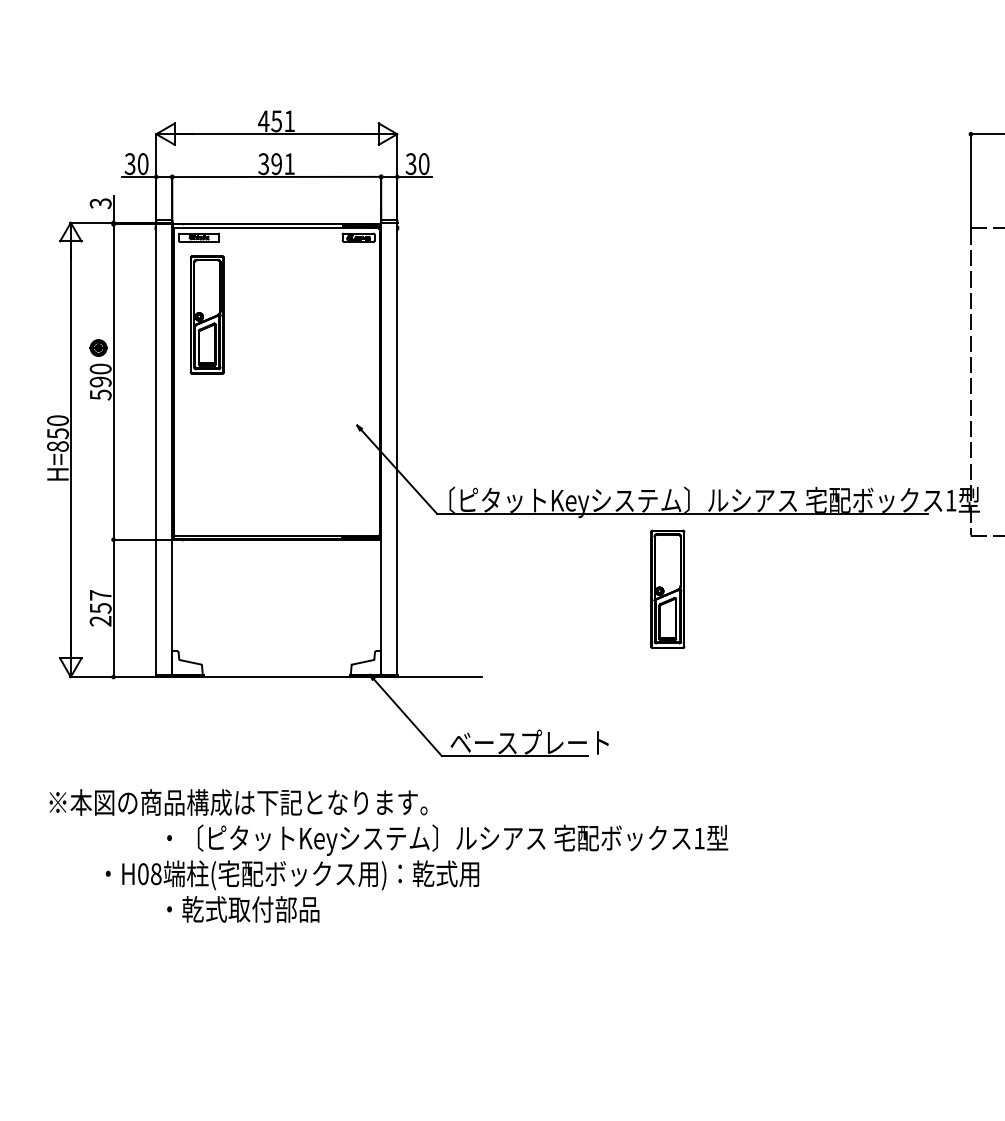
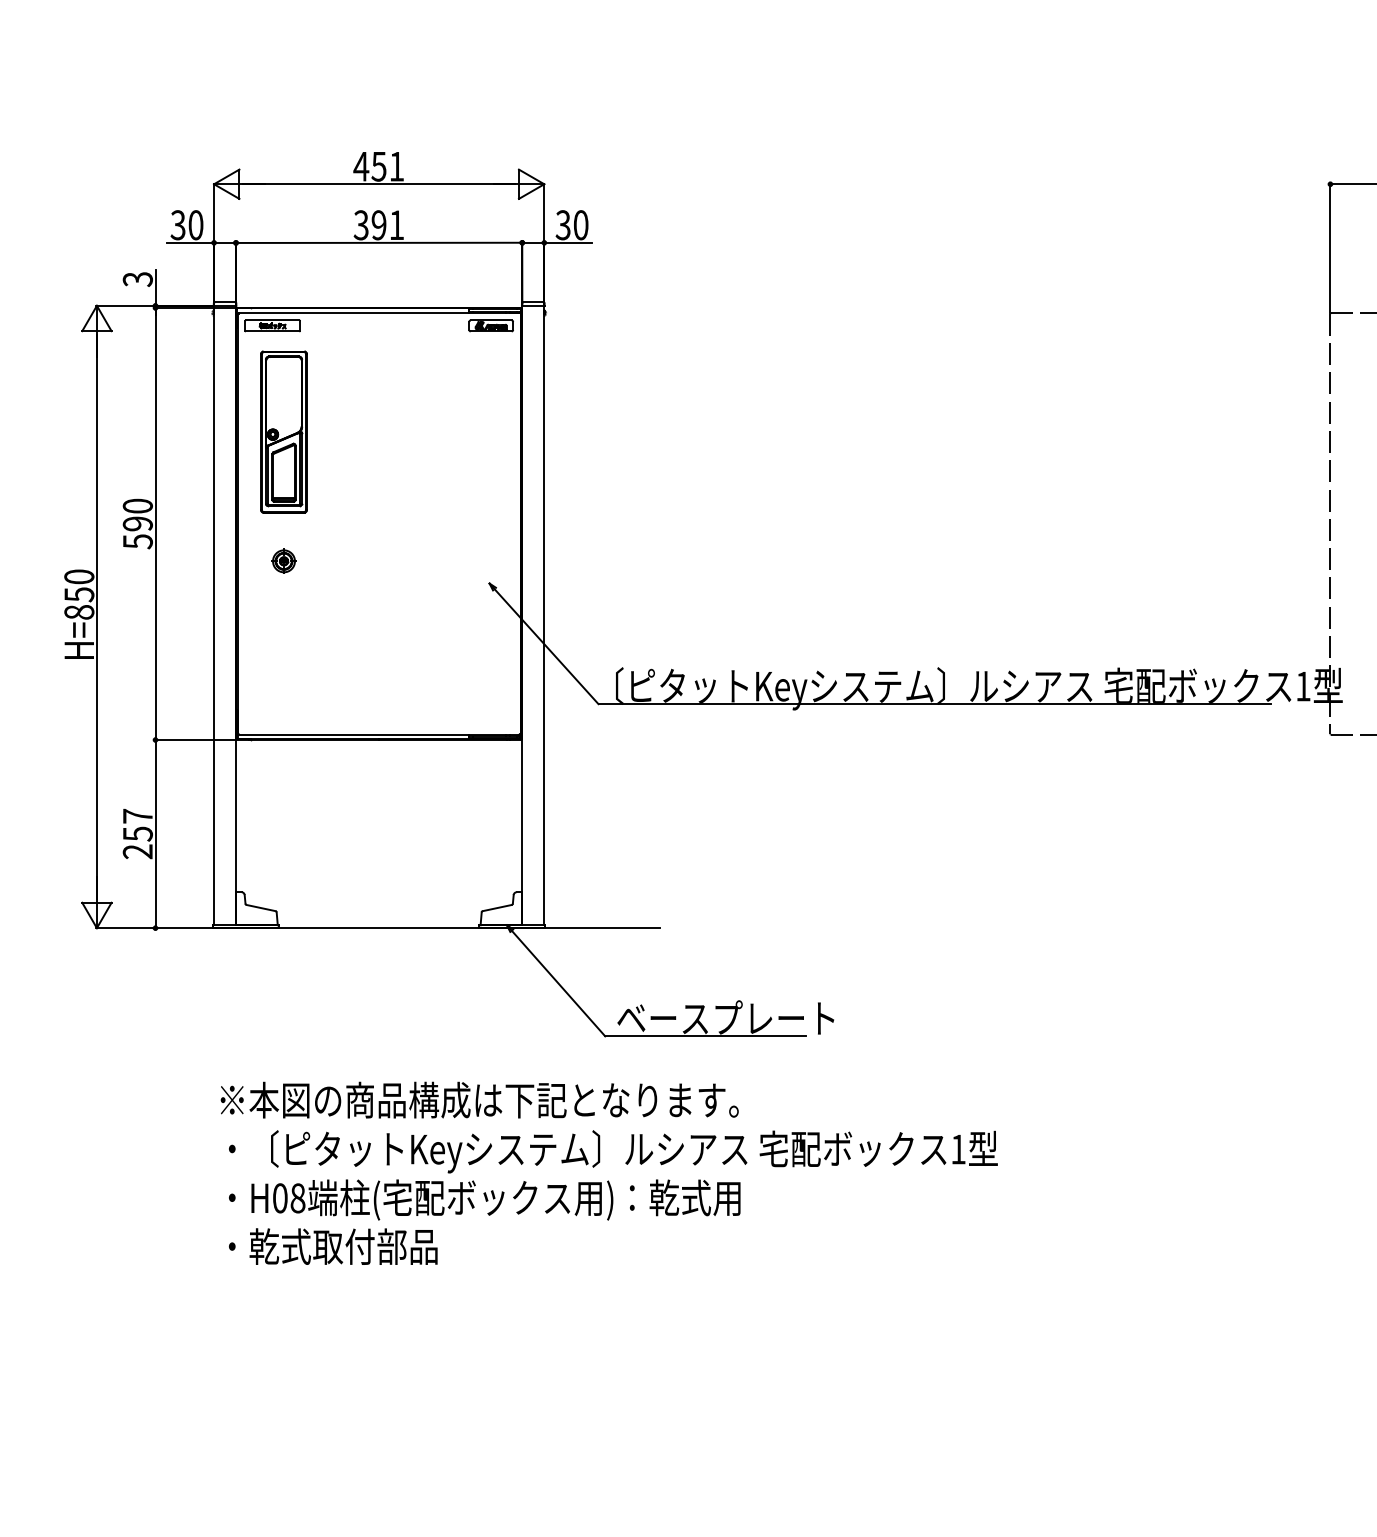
part: (98, 347) -> (283, 560), moved
part: (667, 588) -> (914, 807), removed
text: (238, 802) -> (479, 1099), moved
text: (292, 875) -> (484, 1199), moved

